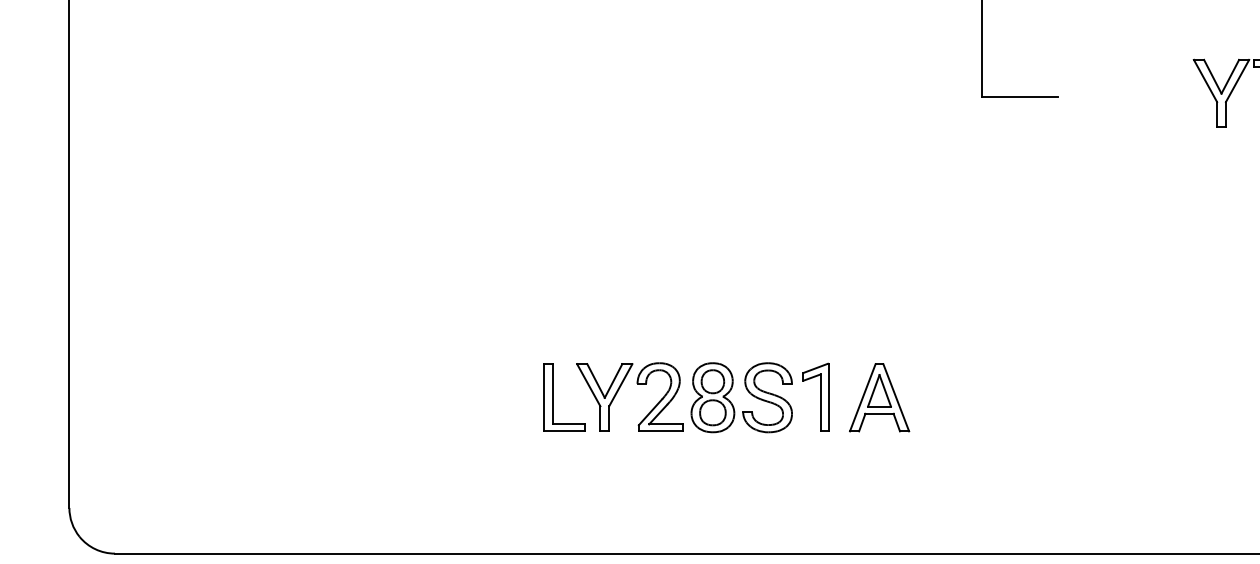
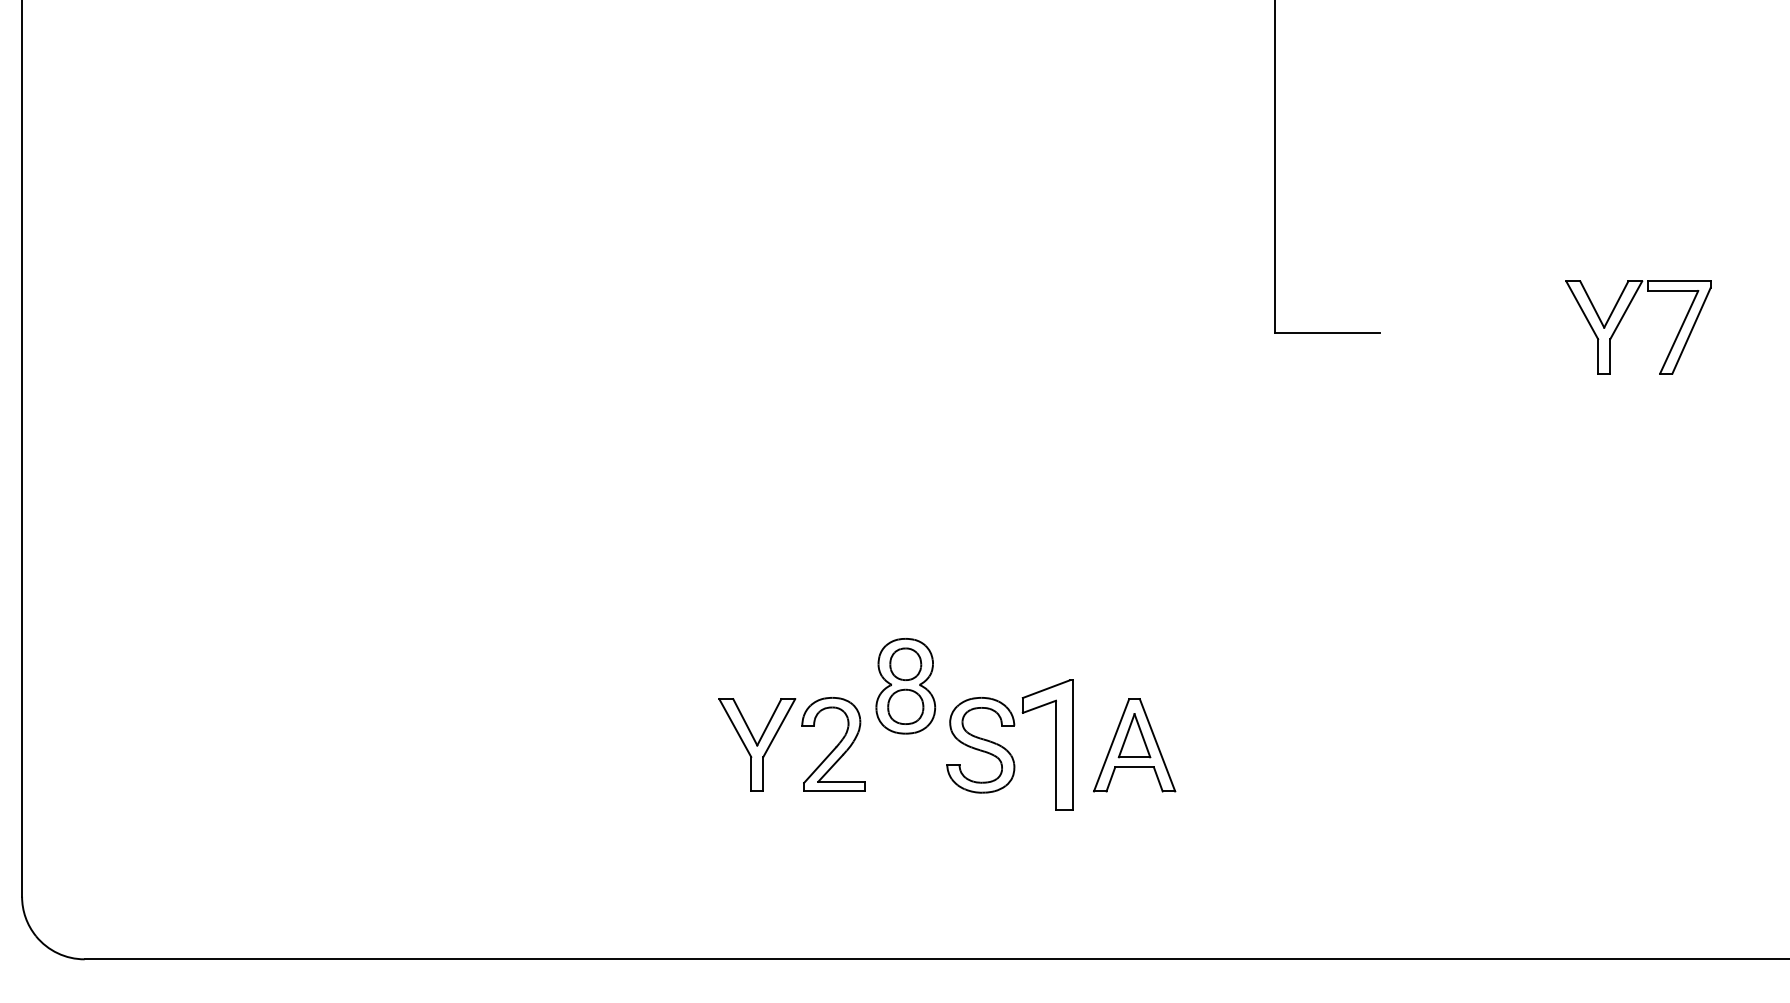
part: (553, 397) -> (687, 744), removed
part: (712, 397) -> (905, 686), moved
part: (816, 397) -> (1047, 744), size x1.4

